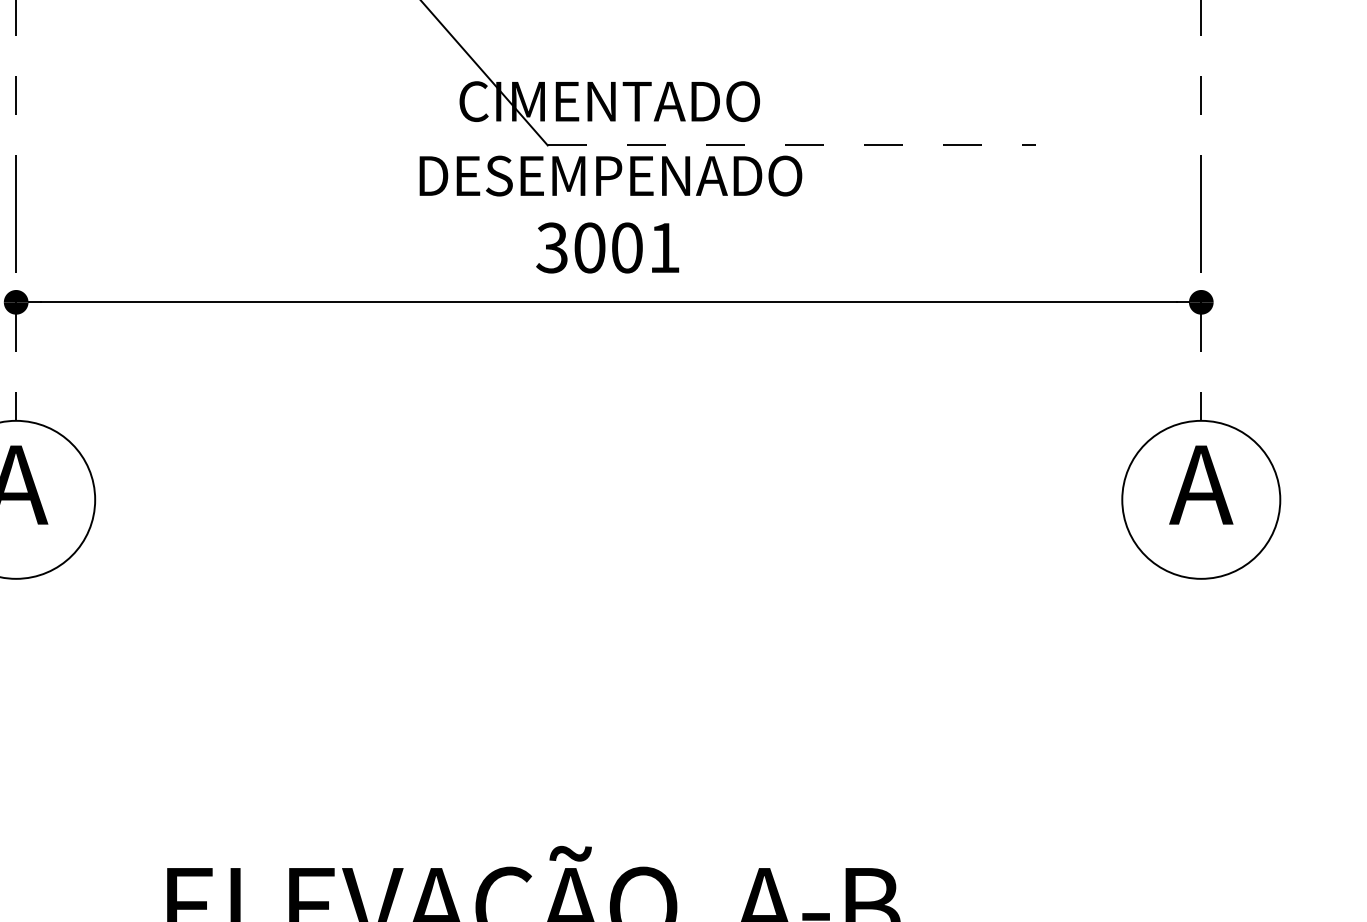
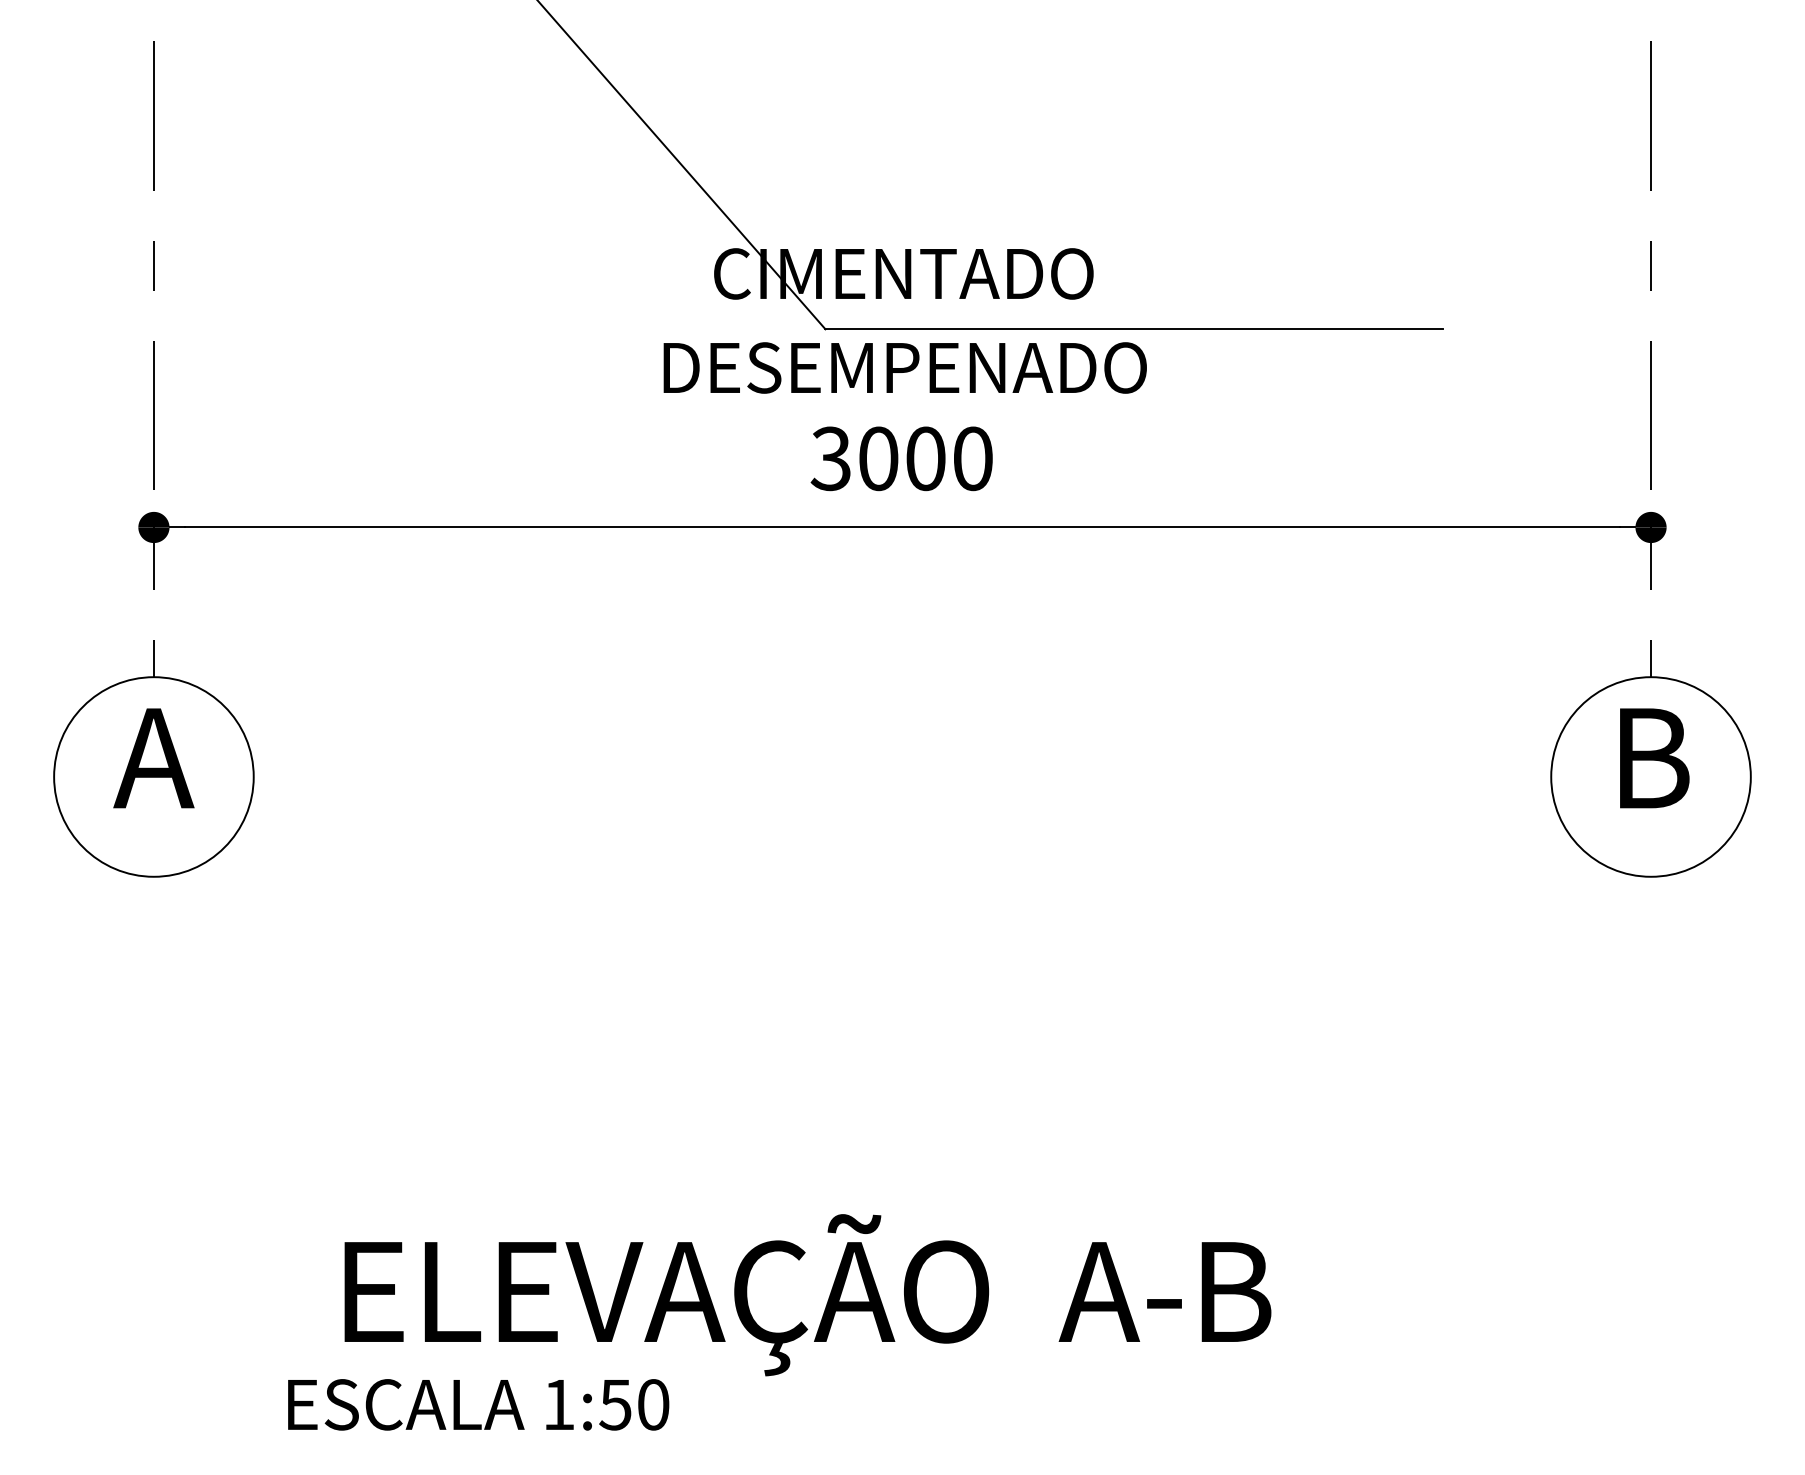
line: (792, 145) -> (1134, 329), dashed -> solid
text: (664, 247) -> (973, 458), 3001 -> 3000
text: (1200, 485) -> (1650, 758), А -> B

